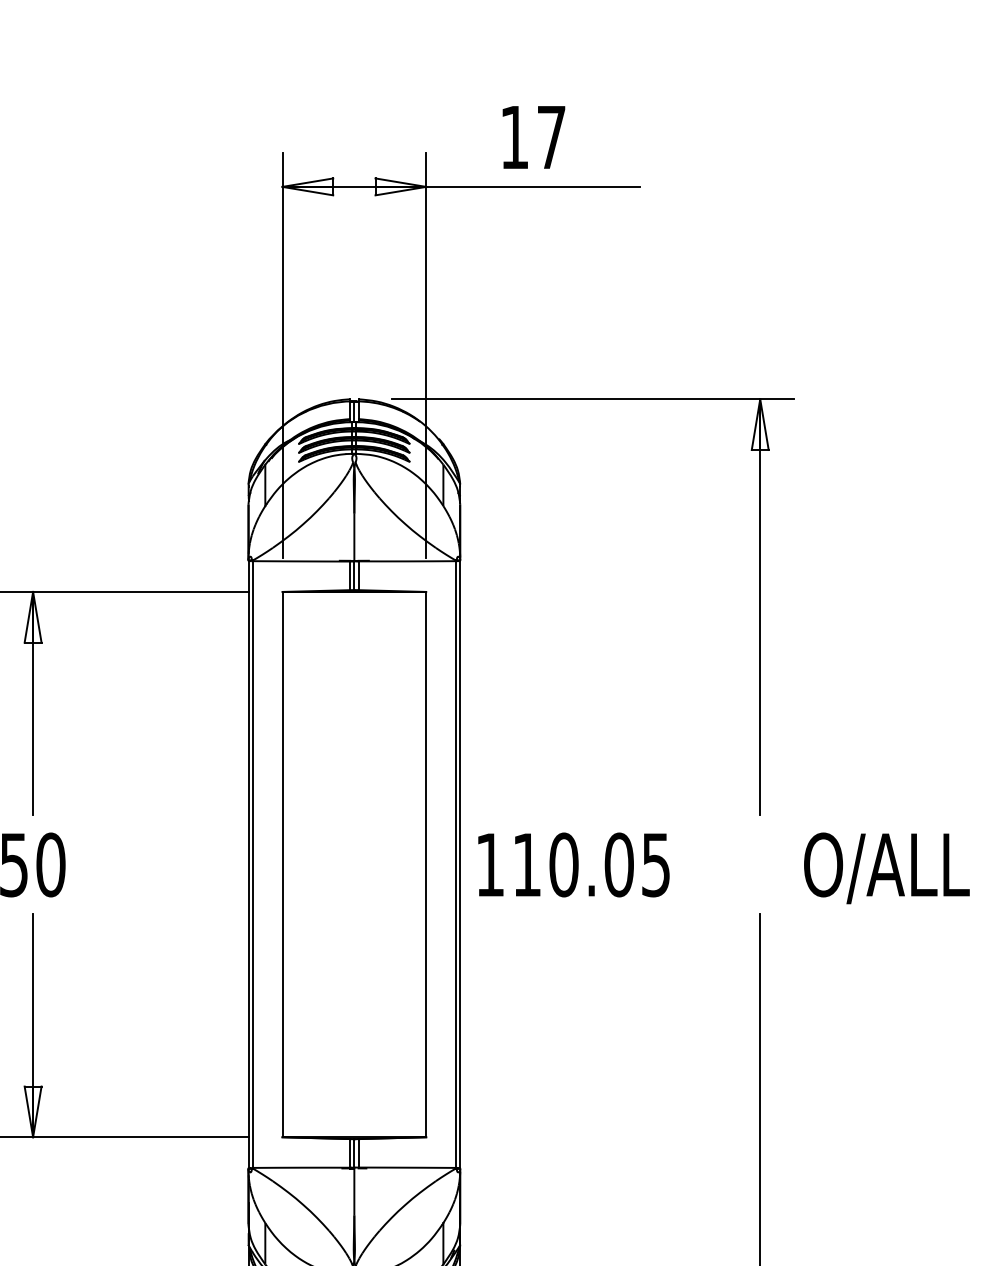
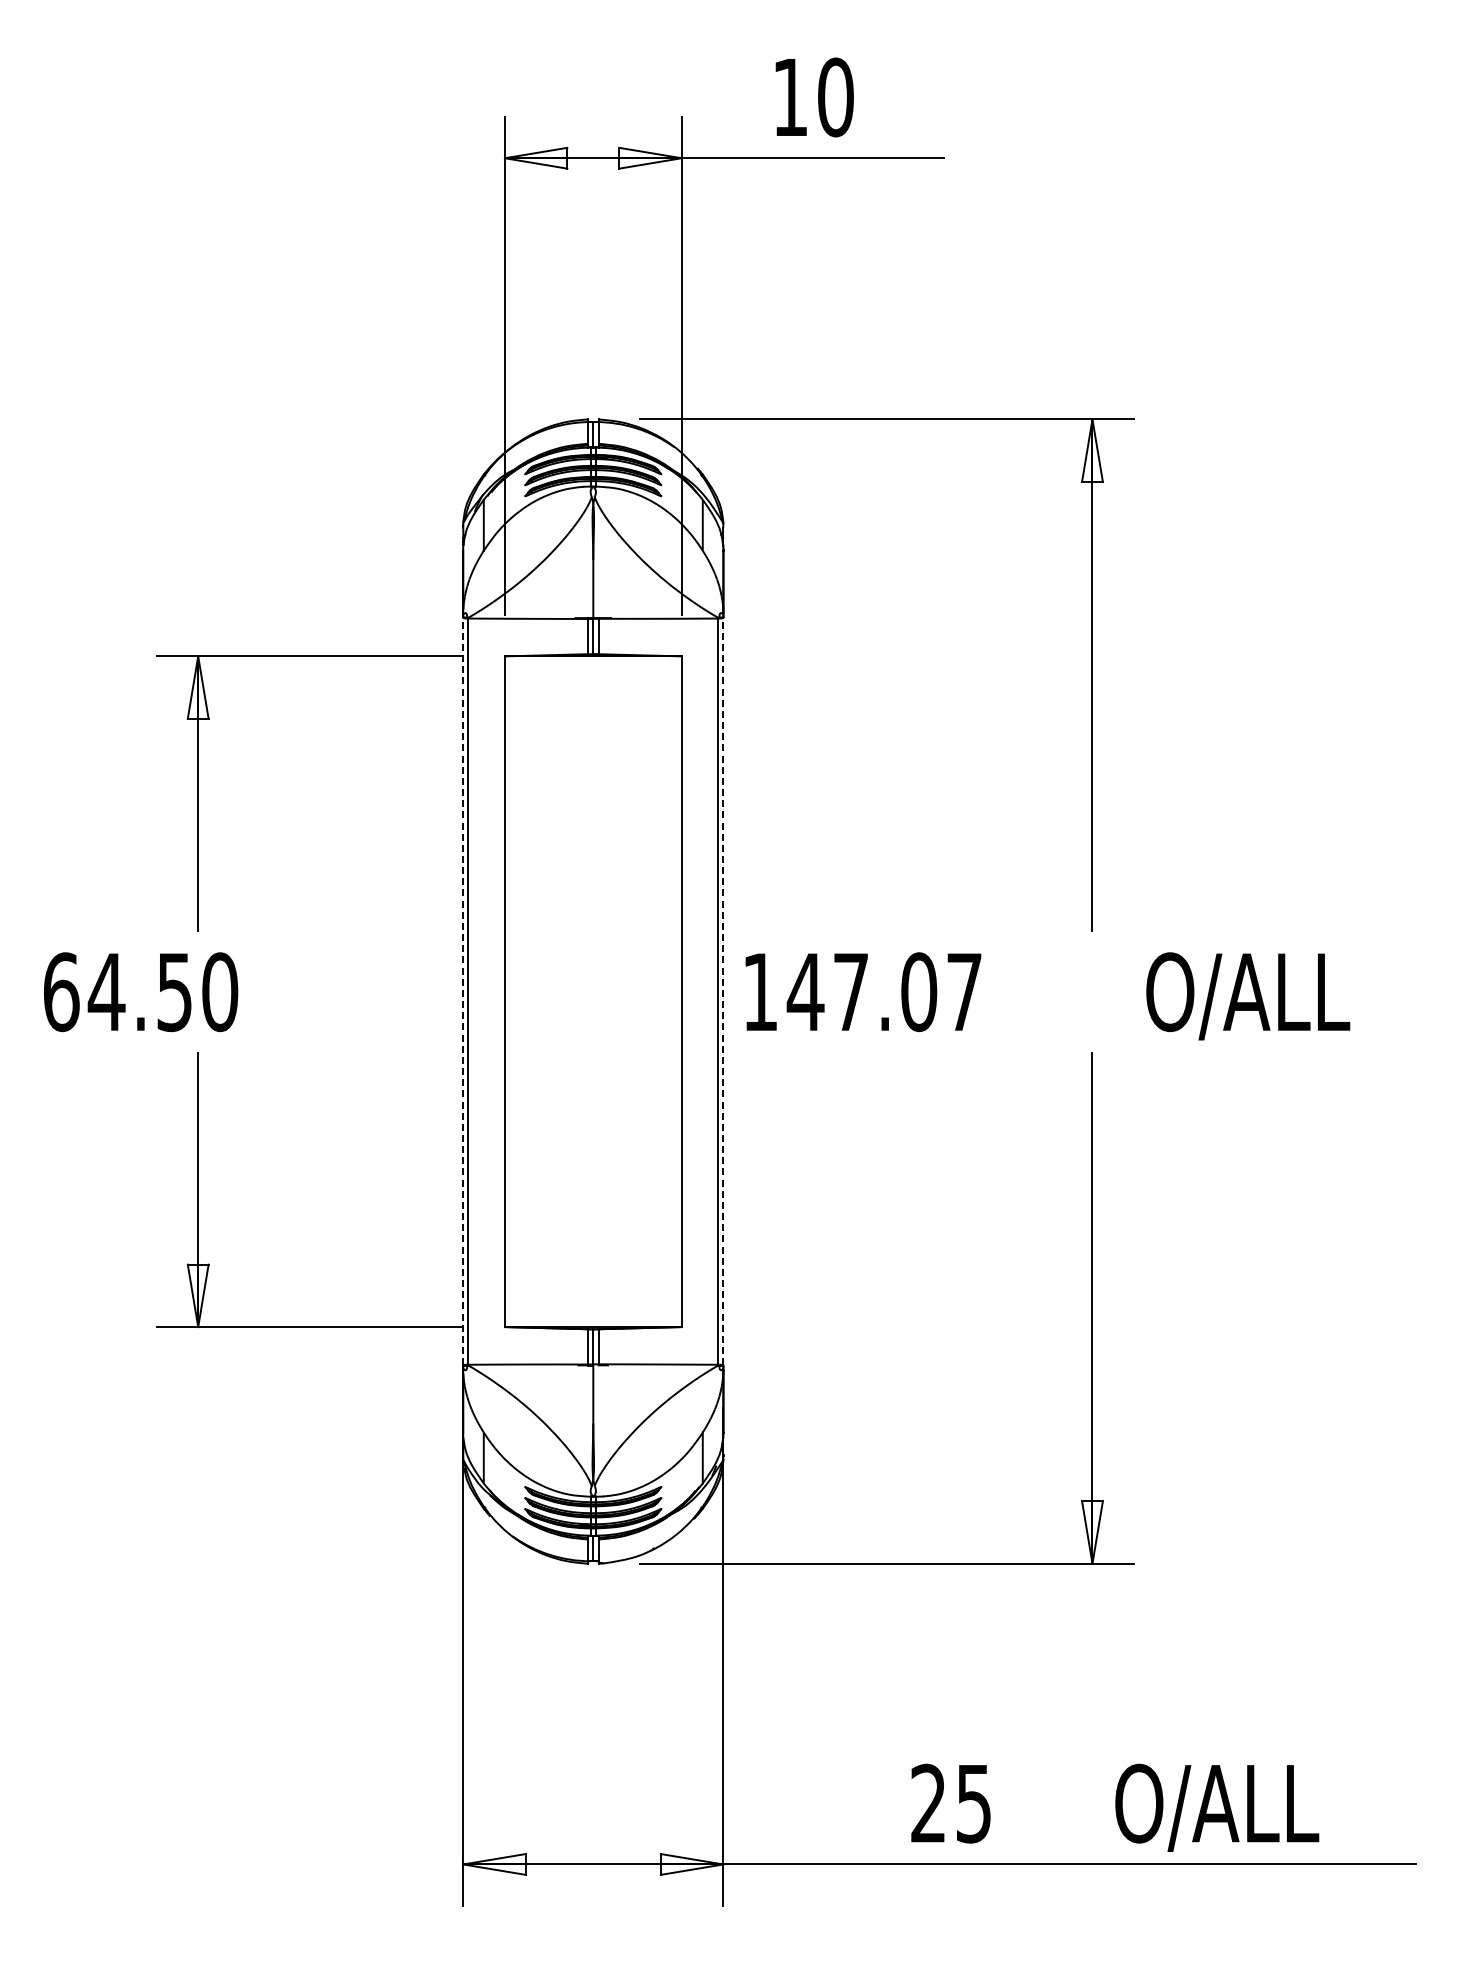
text: (551, 137) -> (835, 97), 17 -> 10
line: (248, 864) -> (463, 991), solid -> dashed
line: (460, 864) -> (723, 991), solid -> dashed
text: (590, 865) -> (883, 992), 110.05 -> 147.07

